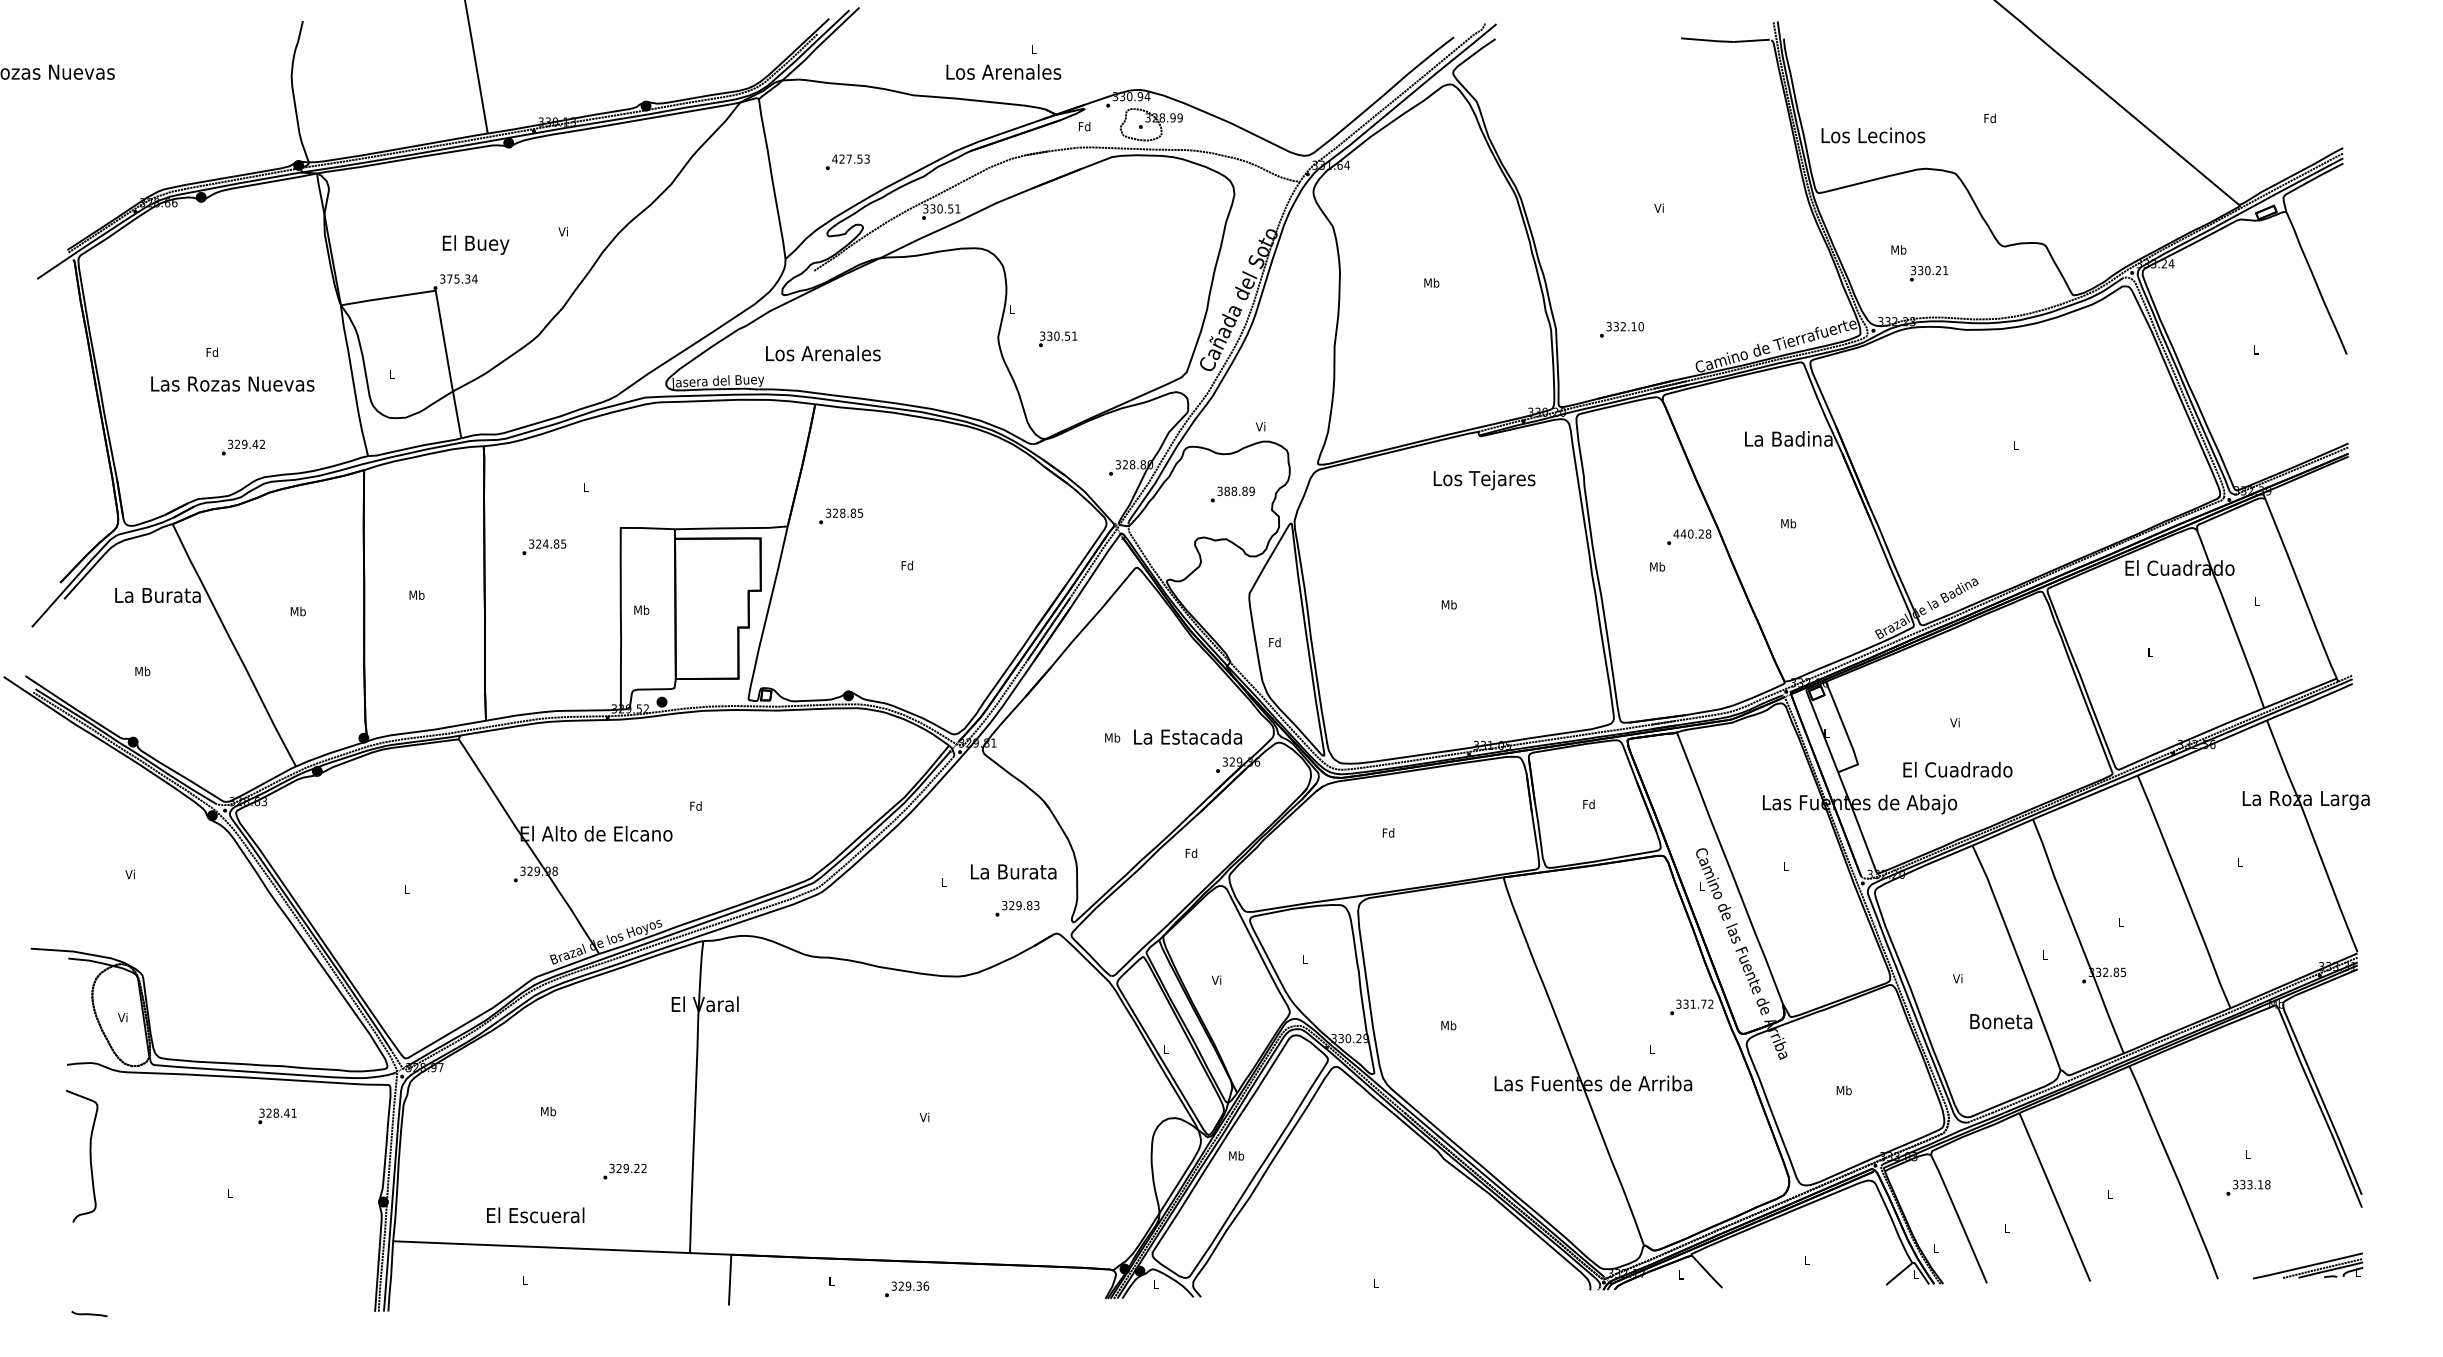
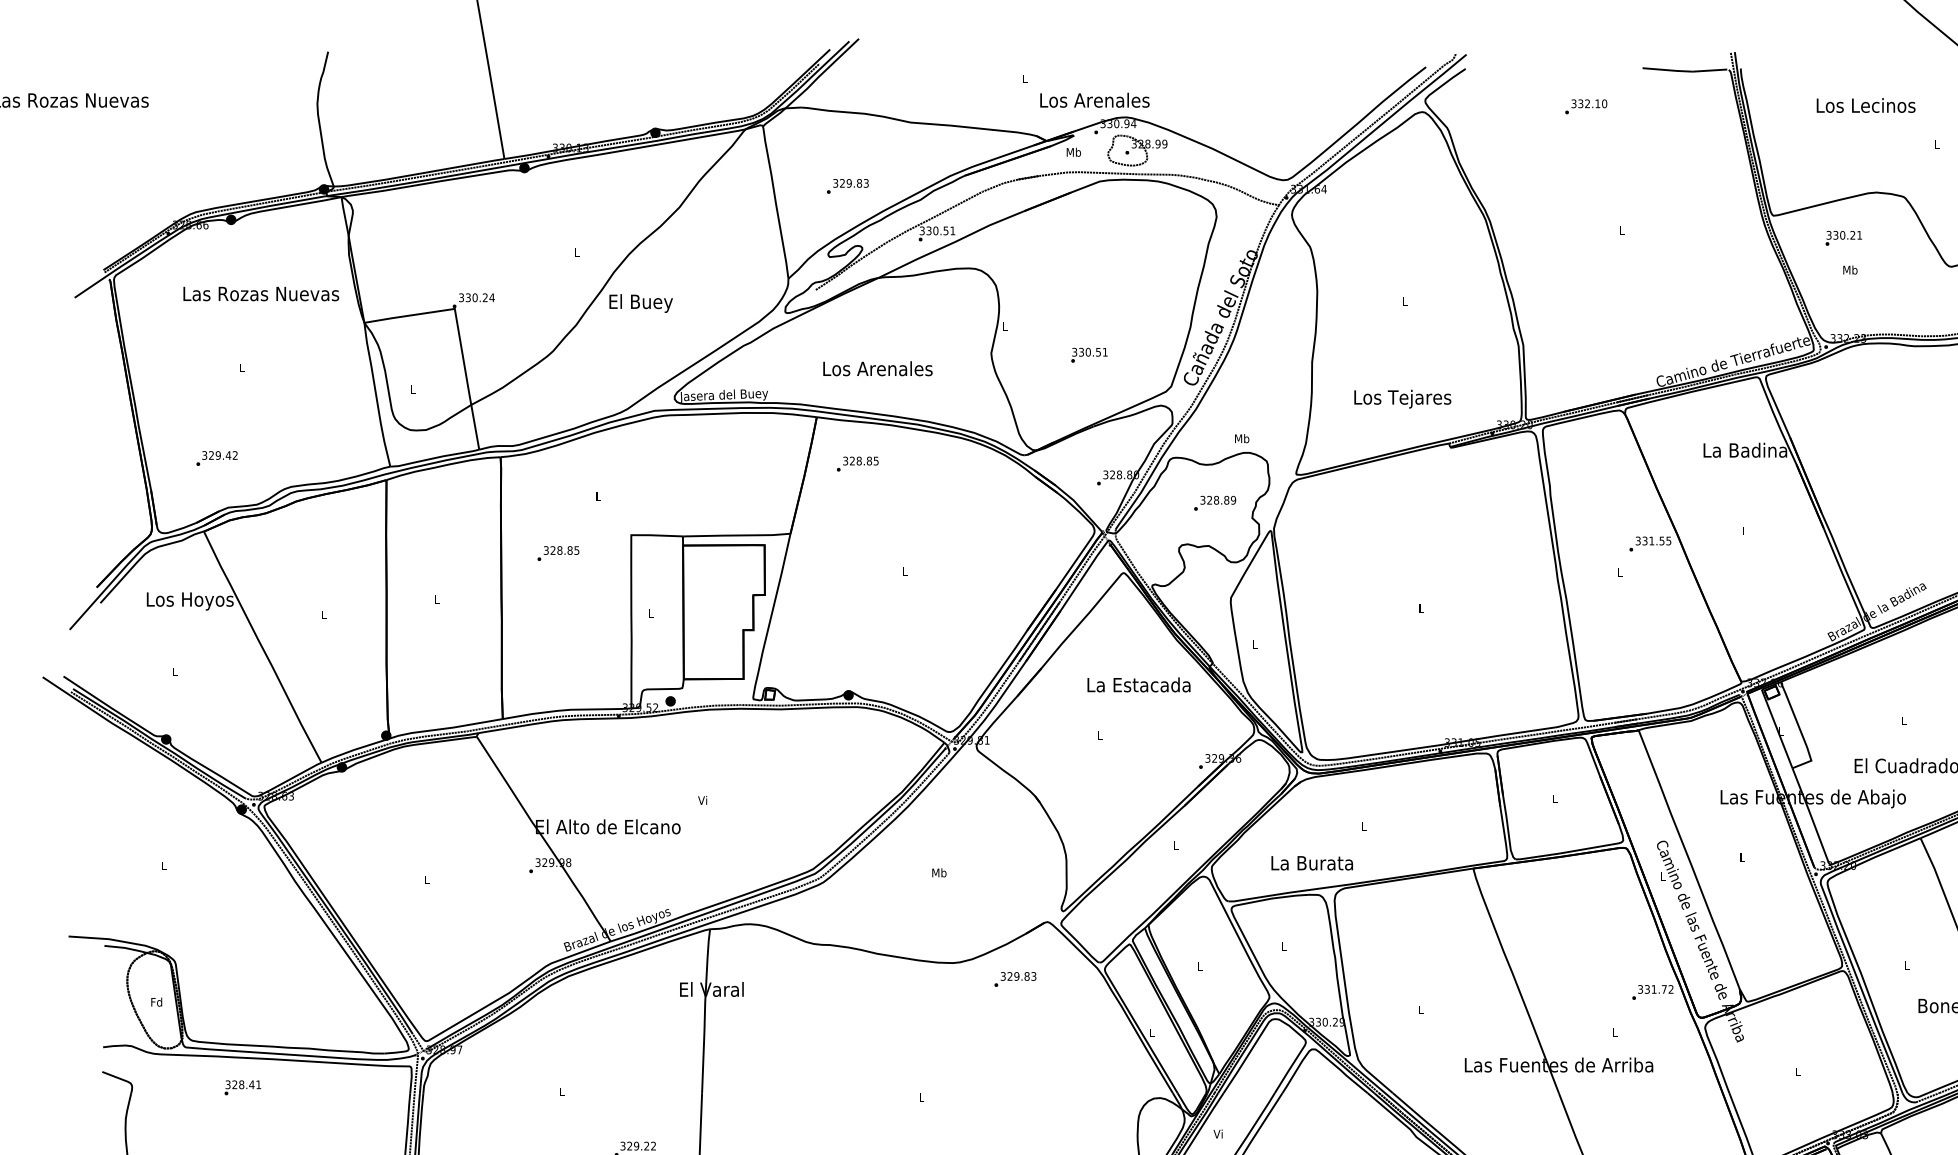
text: (1003, 71) -> (1094, 99), moved
text: (1989, 118) -> (1936, 144), Fd -> L
text: (1084, 126) -> (1073, 152), Fd -> Mb
text: (1873, 135) -> (1866, 105), moved
text: (847, 158) -> (847, 182), 427.53 -> 329.83
text: (1658, 207) -> (1621, 229), Vi -> L
text: (562, 231) -> (575, 252), Vi -> L
text: (475, 244) -> (640, 302), moved
text: (1929, 273) -> (1844, 238), moved
text: (458, 278) -> (476, 297), 375.34 -> 330.24
text: (1431, 282) -> (1404, 301), Mb -> L
text: (1621, 329) -> (1585, 106), moved
text: (1058, 339) -> (1089, 355), moved
text: (211, 352) -> (240, 367), Fd -> L
text: (823, 353) -> (878, 368), moved
text: (232, 383) -> (260, 293), moved
text: (1260, 426) -> (1241, 438), Vi -> Mb
text: (242, 447) -> (216, 458), moved
text: (1484, 480) -> (1402, 399), moved
text: (1226, 491) -> (1209, 500), 388.89 -> 328.89
text: (841, 516) -> (858, 464), moved
text: (1788, 523) -> (1745, 530), Mb -> L
text: (1692, 533) -> (1653, 540), 440.28 -> 331.55
text: (545, 543) -> (559, 550), 324.85 -> 328.85
text: (906, 565) -> (903, 570), Fd -> L
text: (1657, 566) -> (1620, 571), Mb -> L
text: (416, 594) -> (436, 598), Mb -> L
text: (157, 597) -> (189, 601), La Burata -> Los Hoyos
text: (1448, 604) -> (1420, 608), Mb -> L
text: (641, 609) -> (651, 612), Mb -> L
text: (297, 611) -> (322, 614), Mb -> L
text: (1274, 642) -> (1254, 644), Fd -> L
text: (142, 671) -> (175, 672), Mb -> L
text: (1954, 722) -> (1903, 720), Vi -> L
text: (1187, 736) -> (1138, 684), moved
text: (1112, 737) -> (1100, 735), Mb -> L
text: (1588, 804) -> (1554, 798), Fd -> L
text: (695, 805) -> (702, 799), Fd -> Vi
text: (1388, 832) -> (1363, 825), Fd -> L
text: (1191, 852) -> (1175, 844), Fd -> L
text: (1013, 871) -> (1312, 862), moved
text: (129, 874) -> (162, 865), Vi -> L
text: (943, 881) -> (939, 872), L -> Mb
text: (1017, 908) -> (1015, 979), moved
text: (1957, 978) -> (1906, 964), Vi -> L
text: (1216, 979) -> (1199, 965), Vi -> L
text: (122, 1017) -> (156, 1002), Vi -> Fd
text: (1448, 1025) -> (1420, 1009), Mb -> L
text: (1843, 1090) -> (1797, 1071), Mb -> L
text: (548, 1111) -> (562, 1091), Mb -> L
text: (277, 1116) -> (242, 1087), moved
text: (924, 1116) -> (921, 1096), Vi -> L
text: (1236, 1155) -> (1218, 1133), Mb -> Vi

